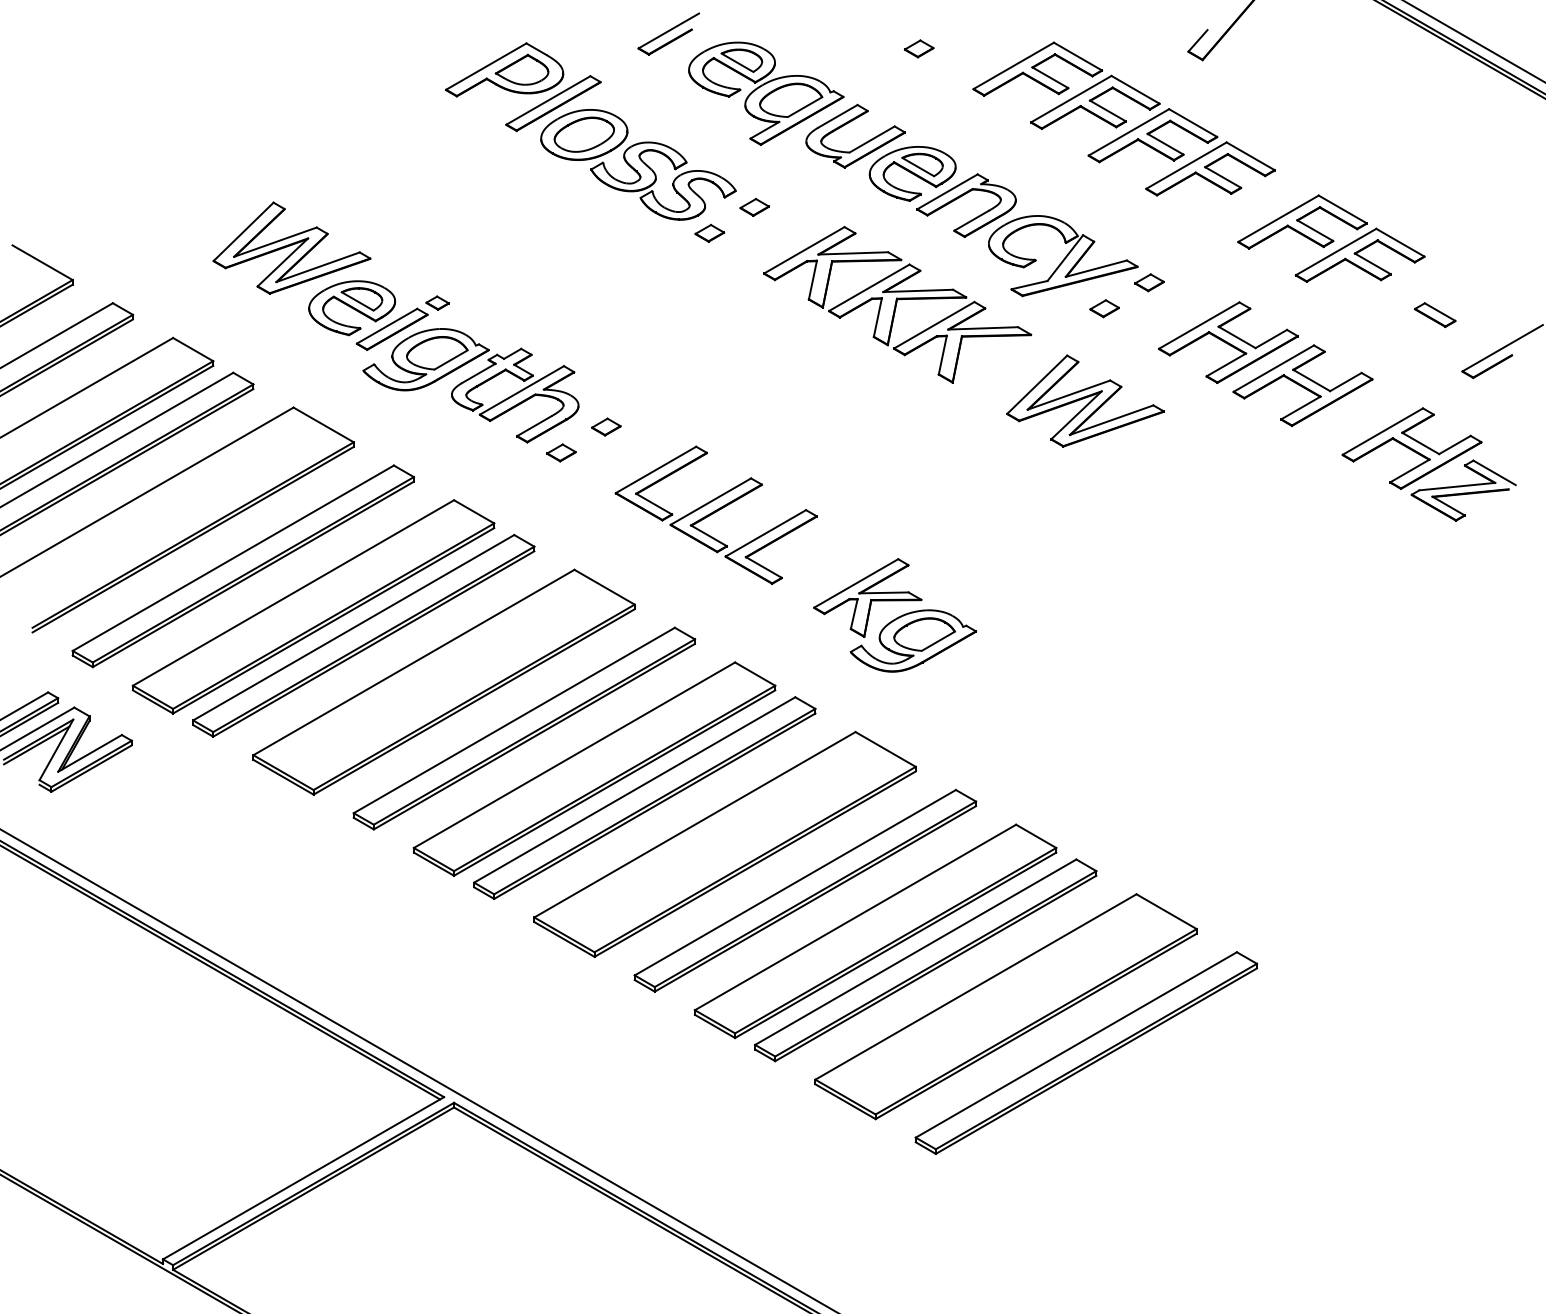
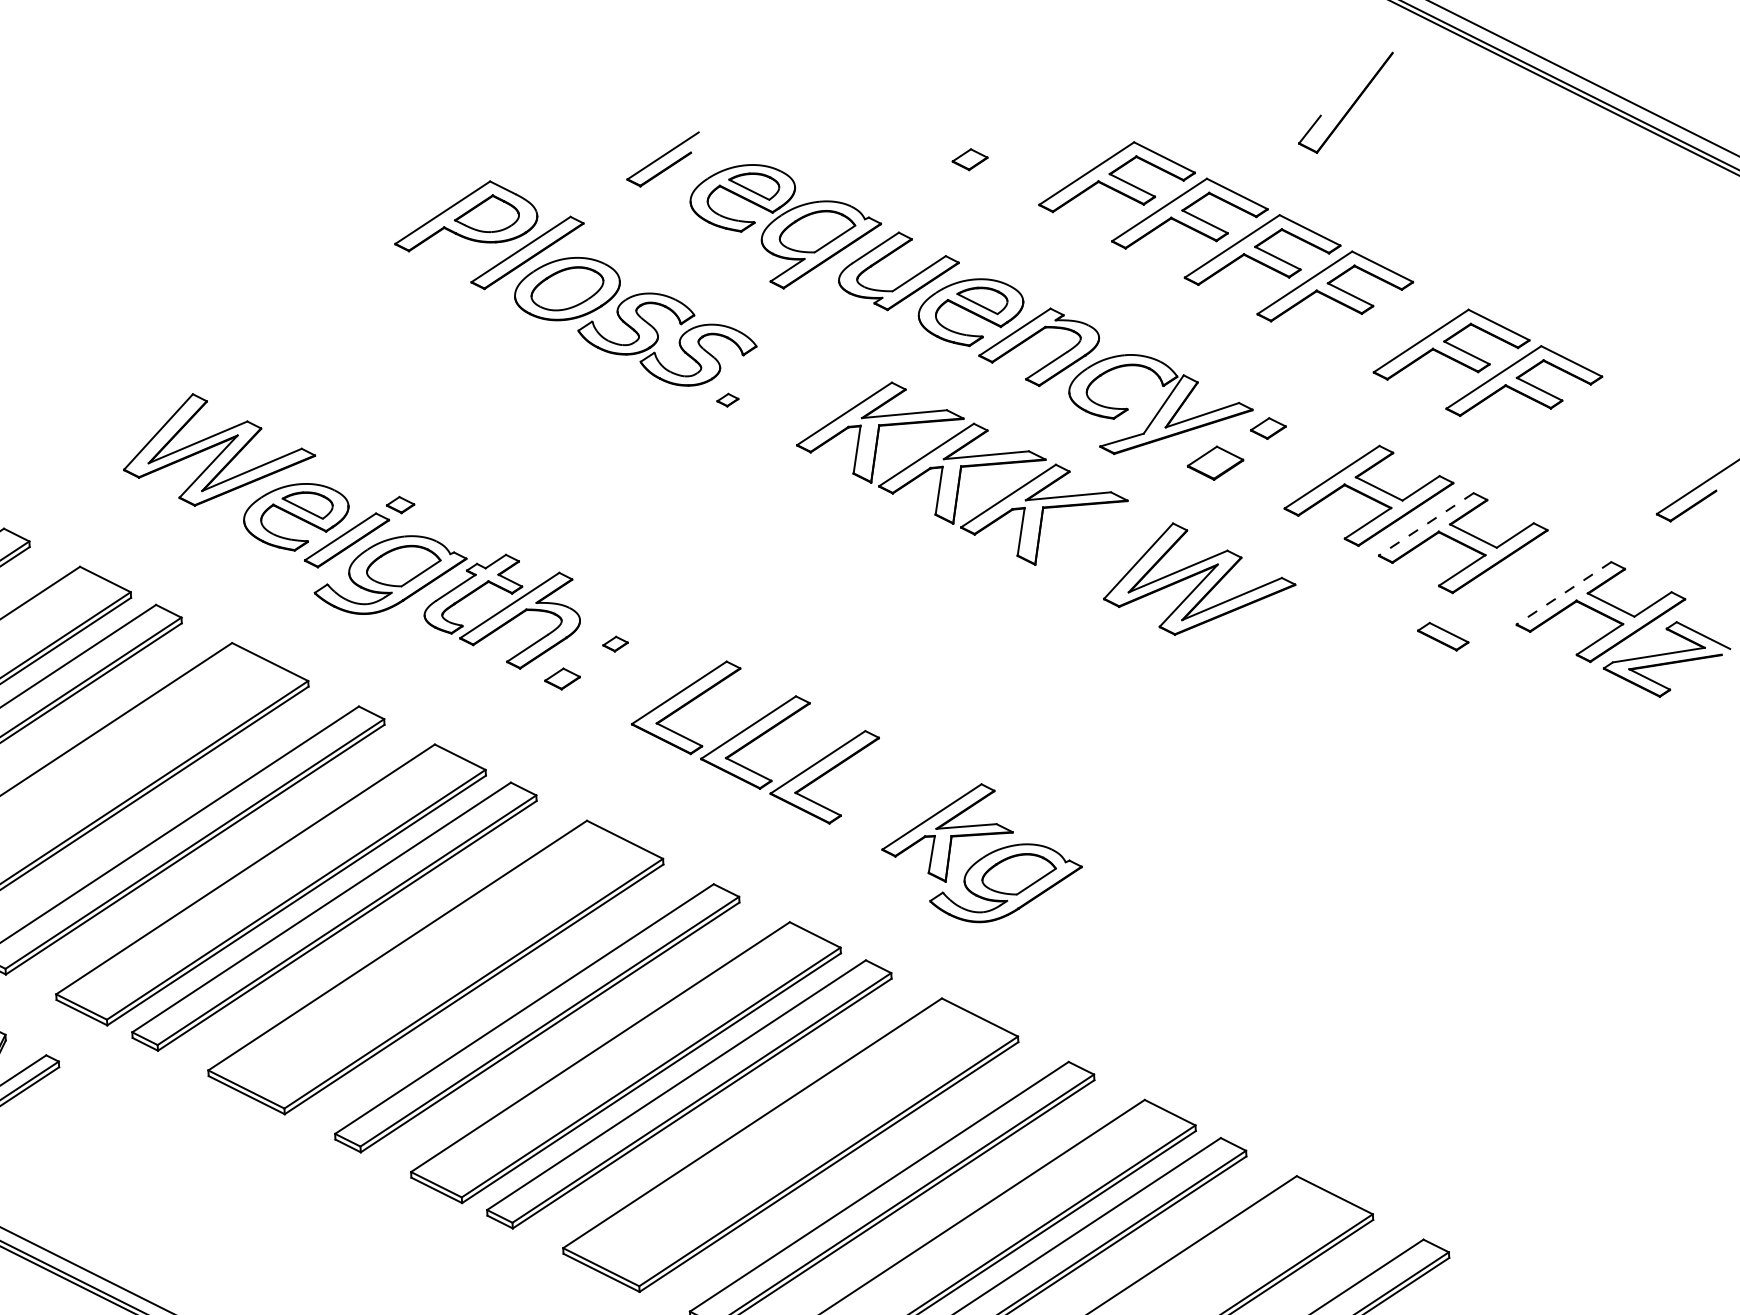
part: (754, 207) -> (780, 365), removed
part: (709, 233) -> (727, 400), size x0.6
part: (1104, 308) -> (1215, 463), size x1.6
part: (1435, 315) -> (1443, 637), moved
line: (1273, 368) -> (1425, 524), solid -> dashed
part: (606, 426) -> (615, 643), size x0.7
line: (1382, 431) -> (1563, 593), solid -> dashed

